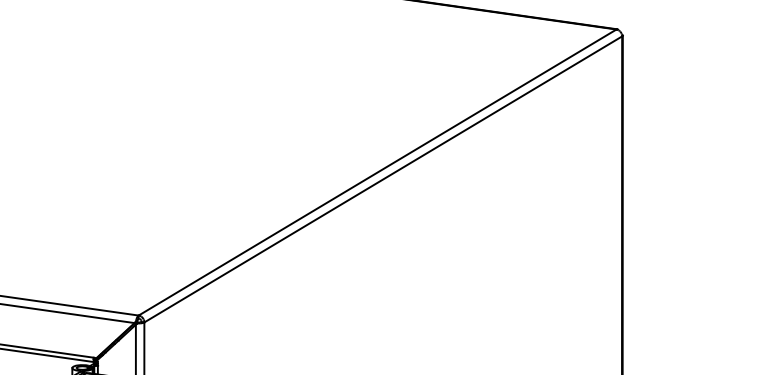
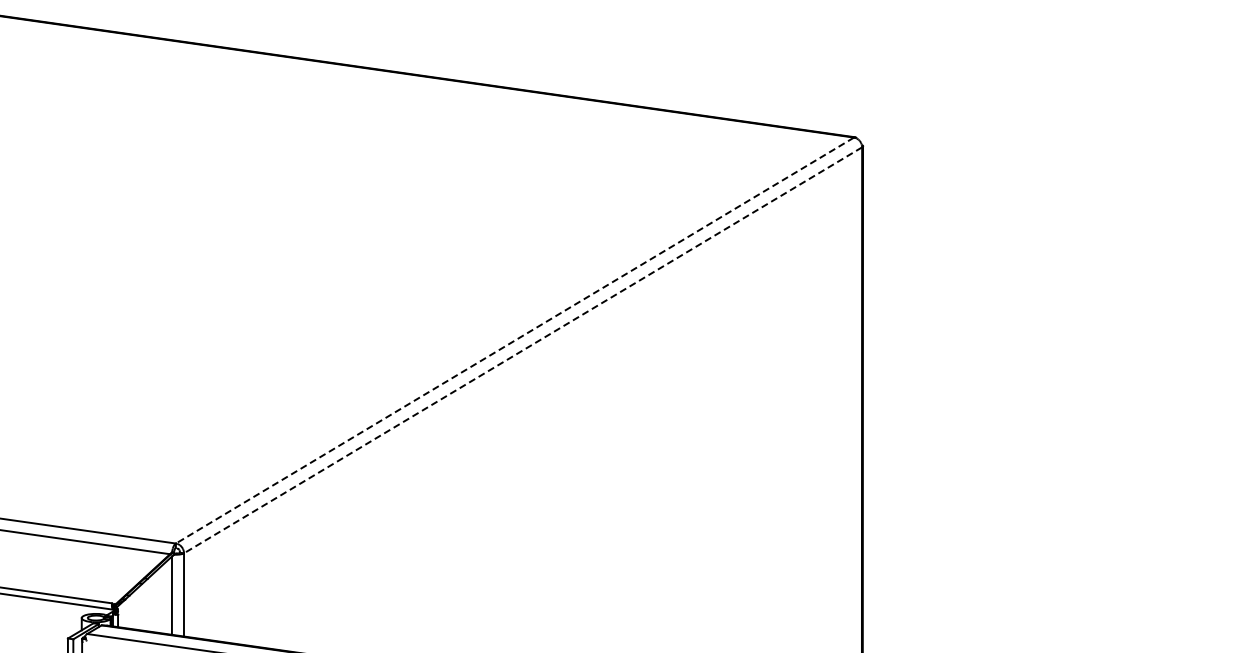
line: (377, 172) -> (514, 340), solid -> dashed
line: (382, 179) -> (522, 350), solid -> dashed

